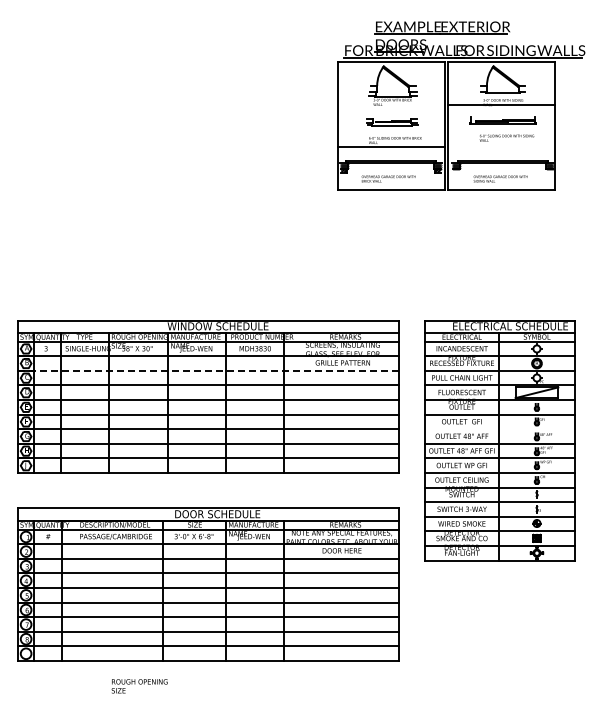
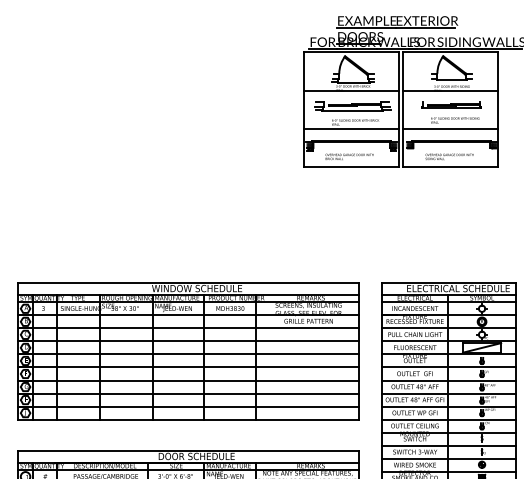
line: (390, 104) -> (351, 90), added
part: (392, 122) -> (352, 106), size x1.67
line: (501, 147) -> (450, 128), added
line: (207, 370) -> (187, 328), dashed -> solid
line: (500, 429) -> (449, 380), added

